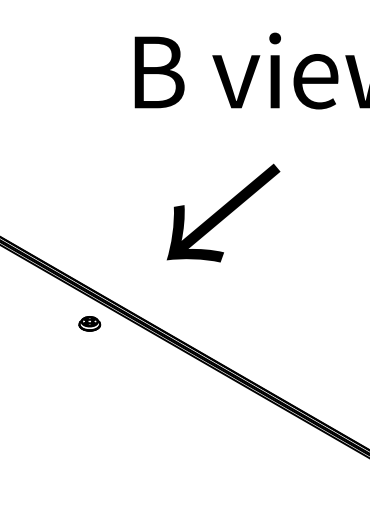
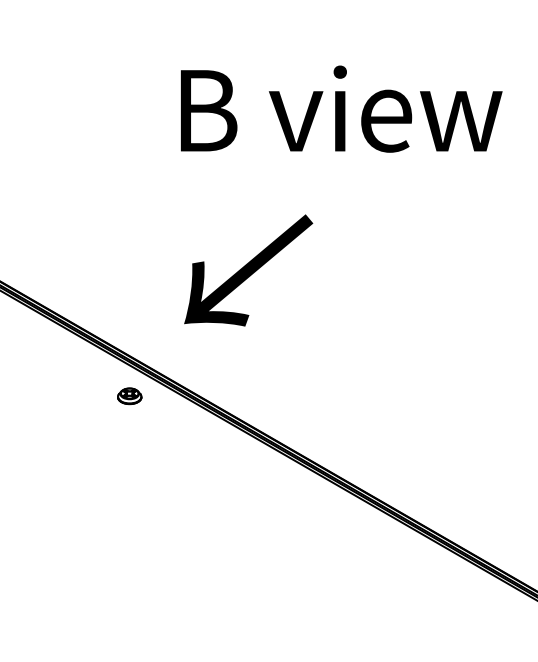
text: (223, 213) -> (248, 270), moved

